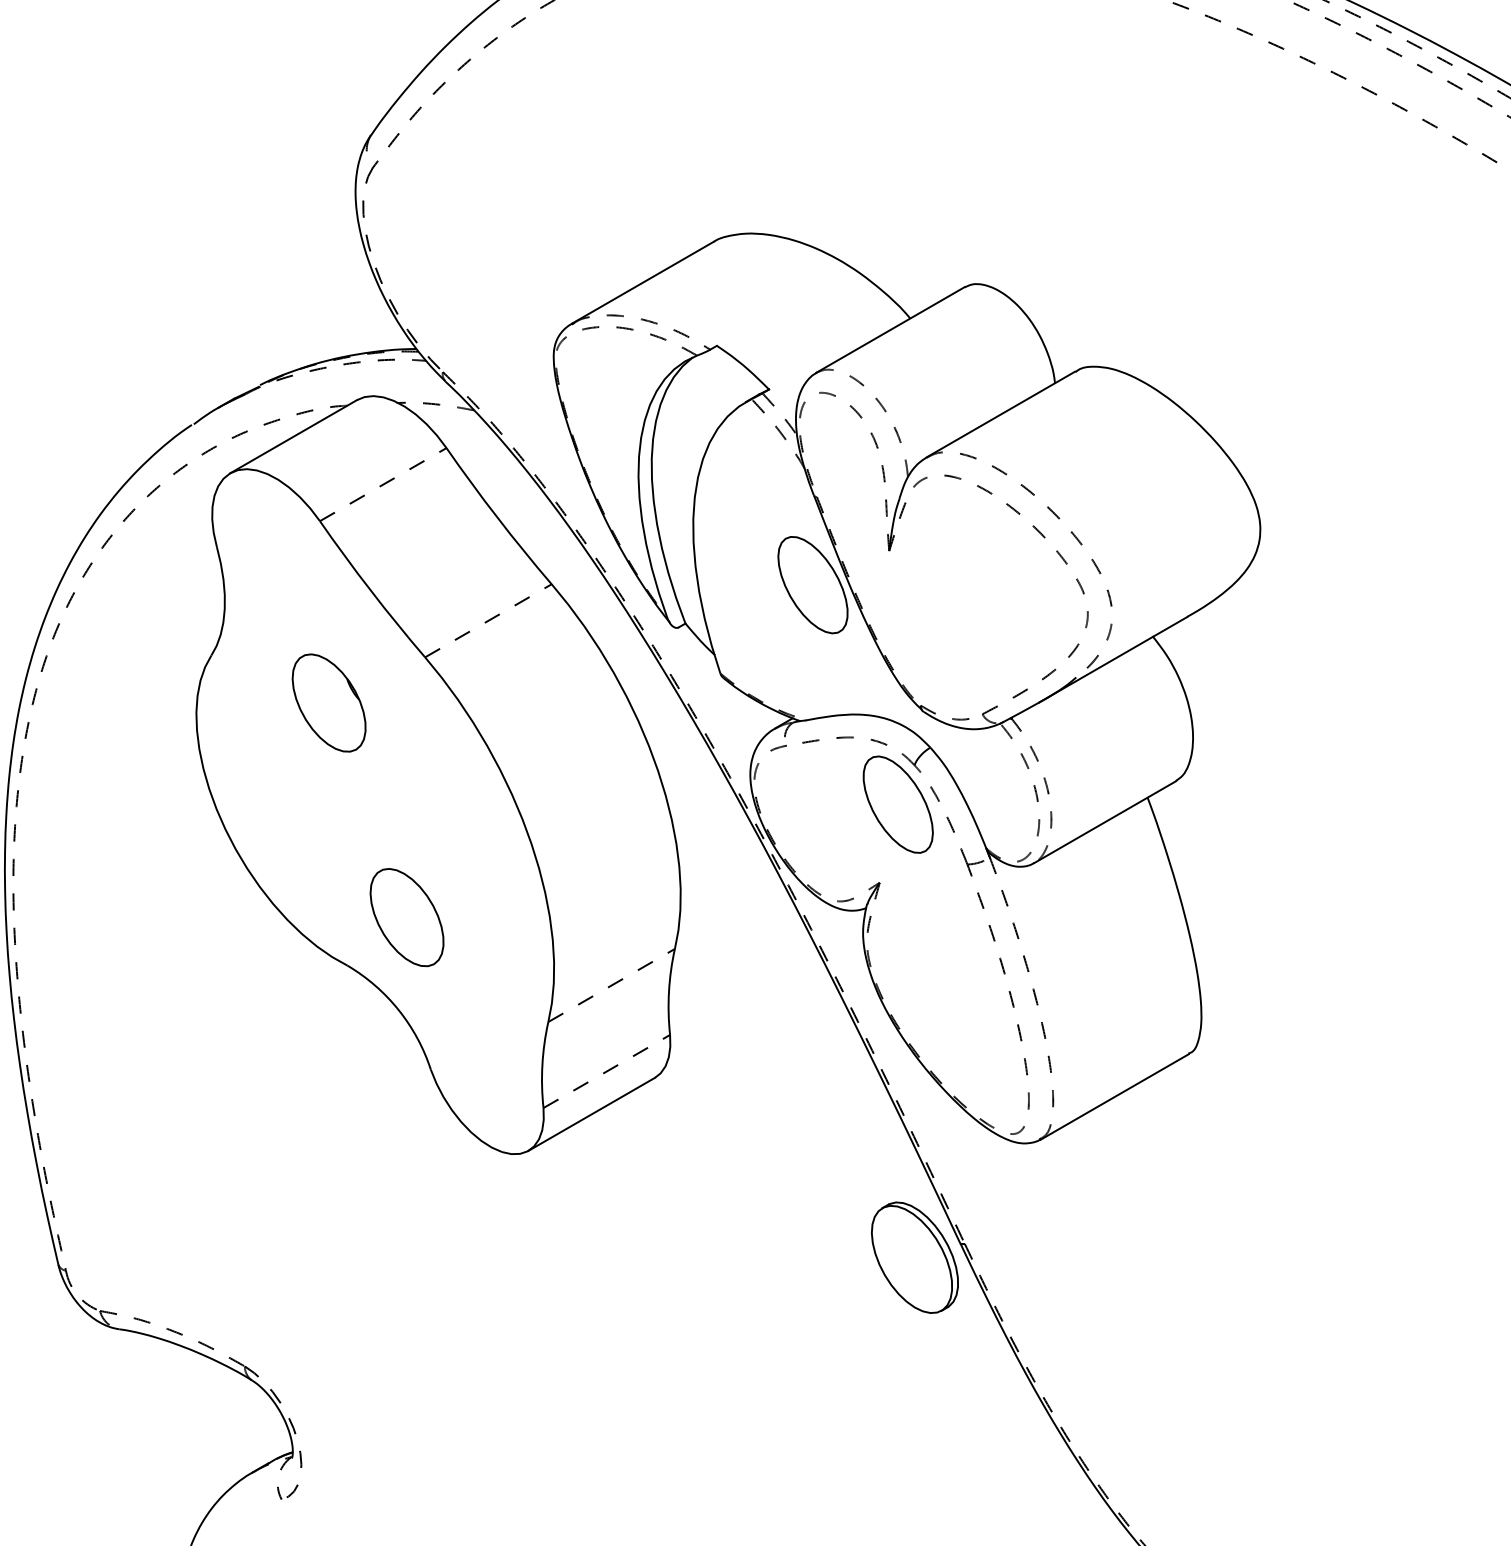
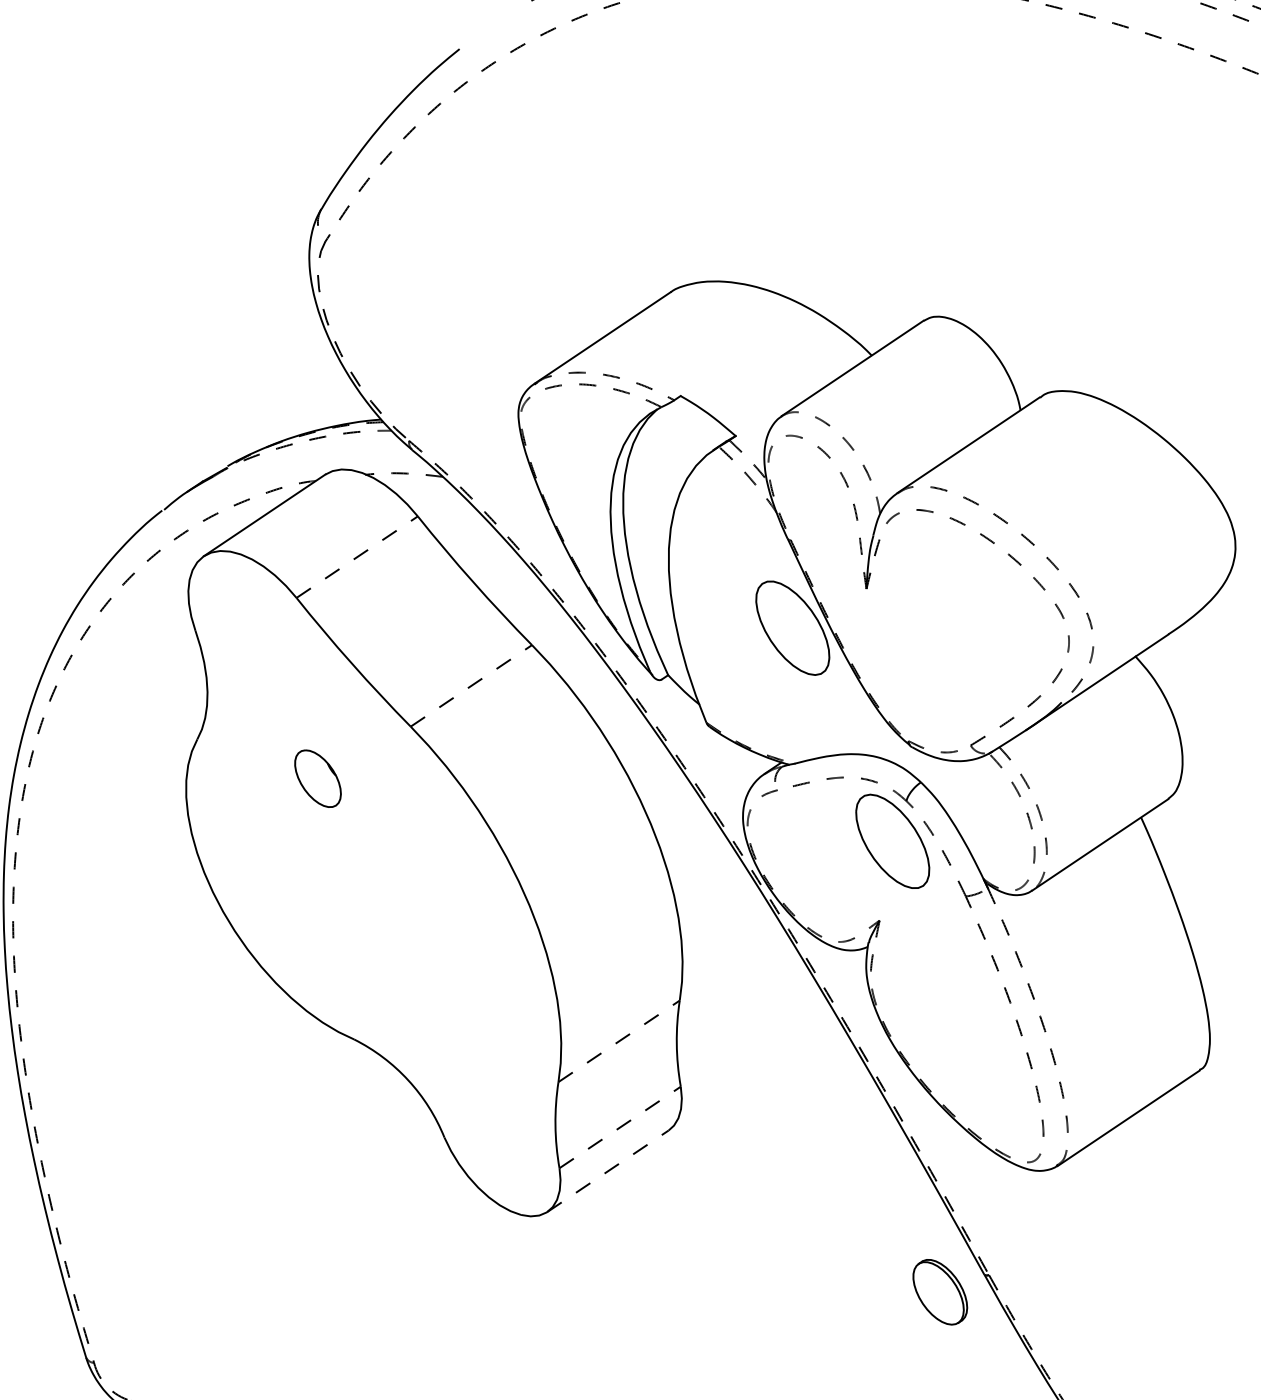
part: (328, 702) -> (317, 778), size x0.6
part: (406, 917) -> (409, 987), removed
line: (592, 1114) -> (608, 1171), solid -> dashed
part: (914, 1257) -> (939, 1292), size x0.6

